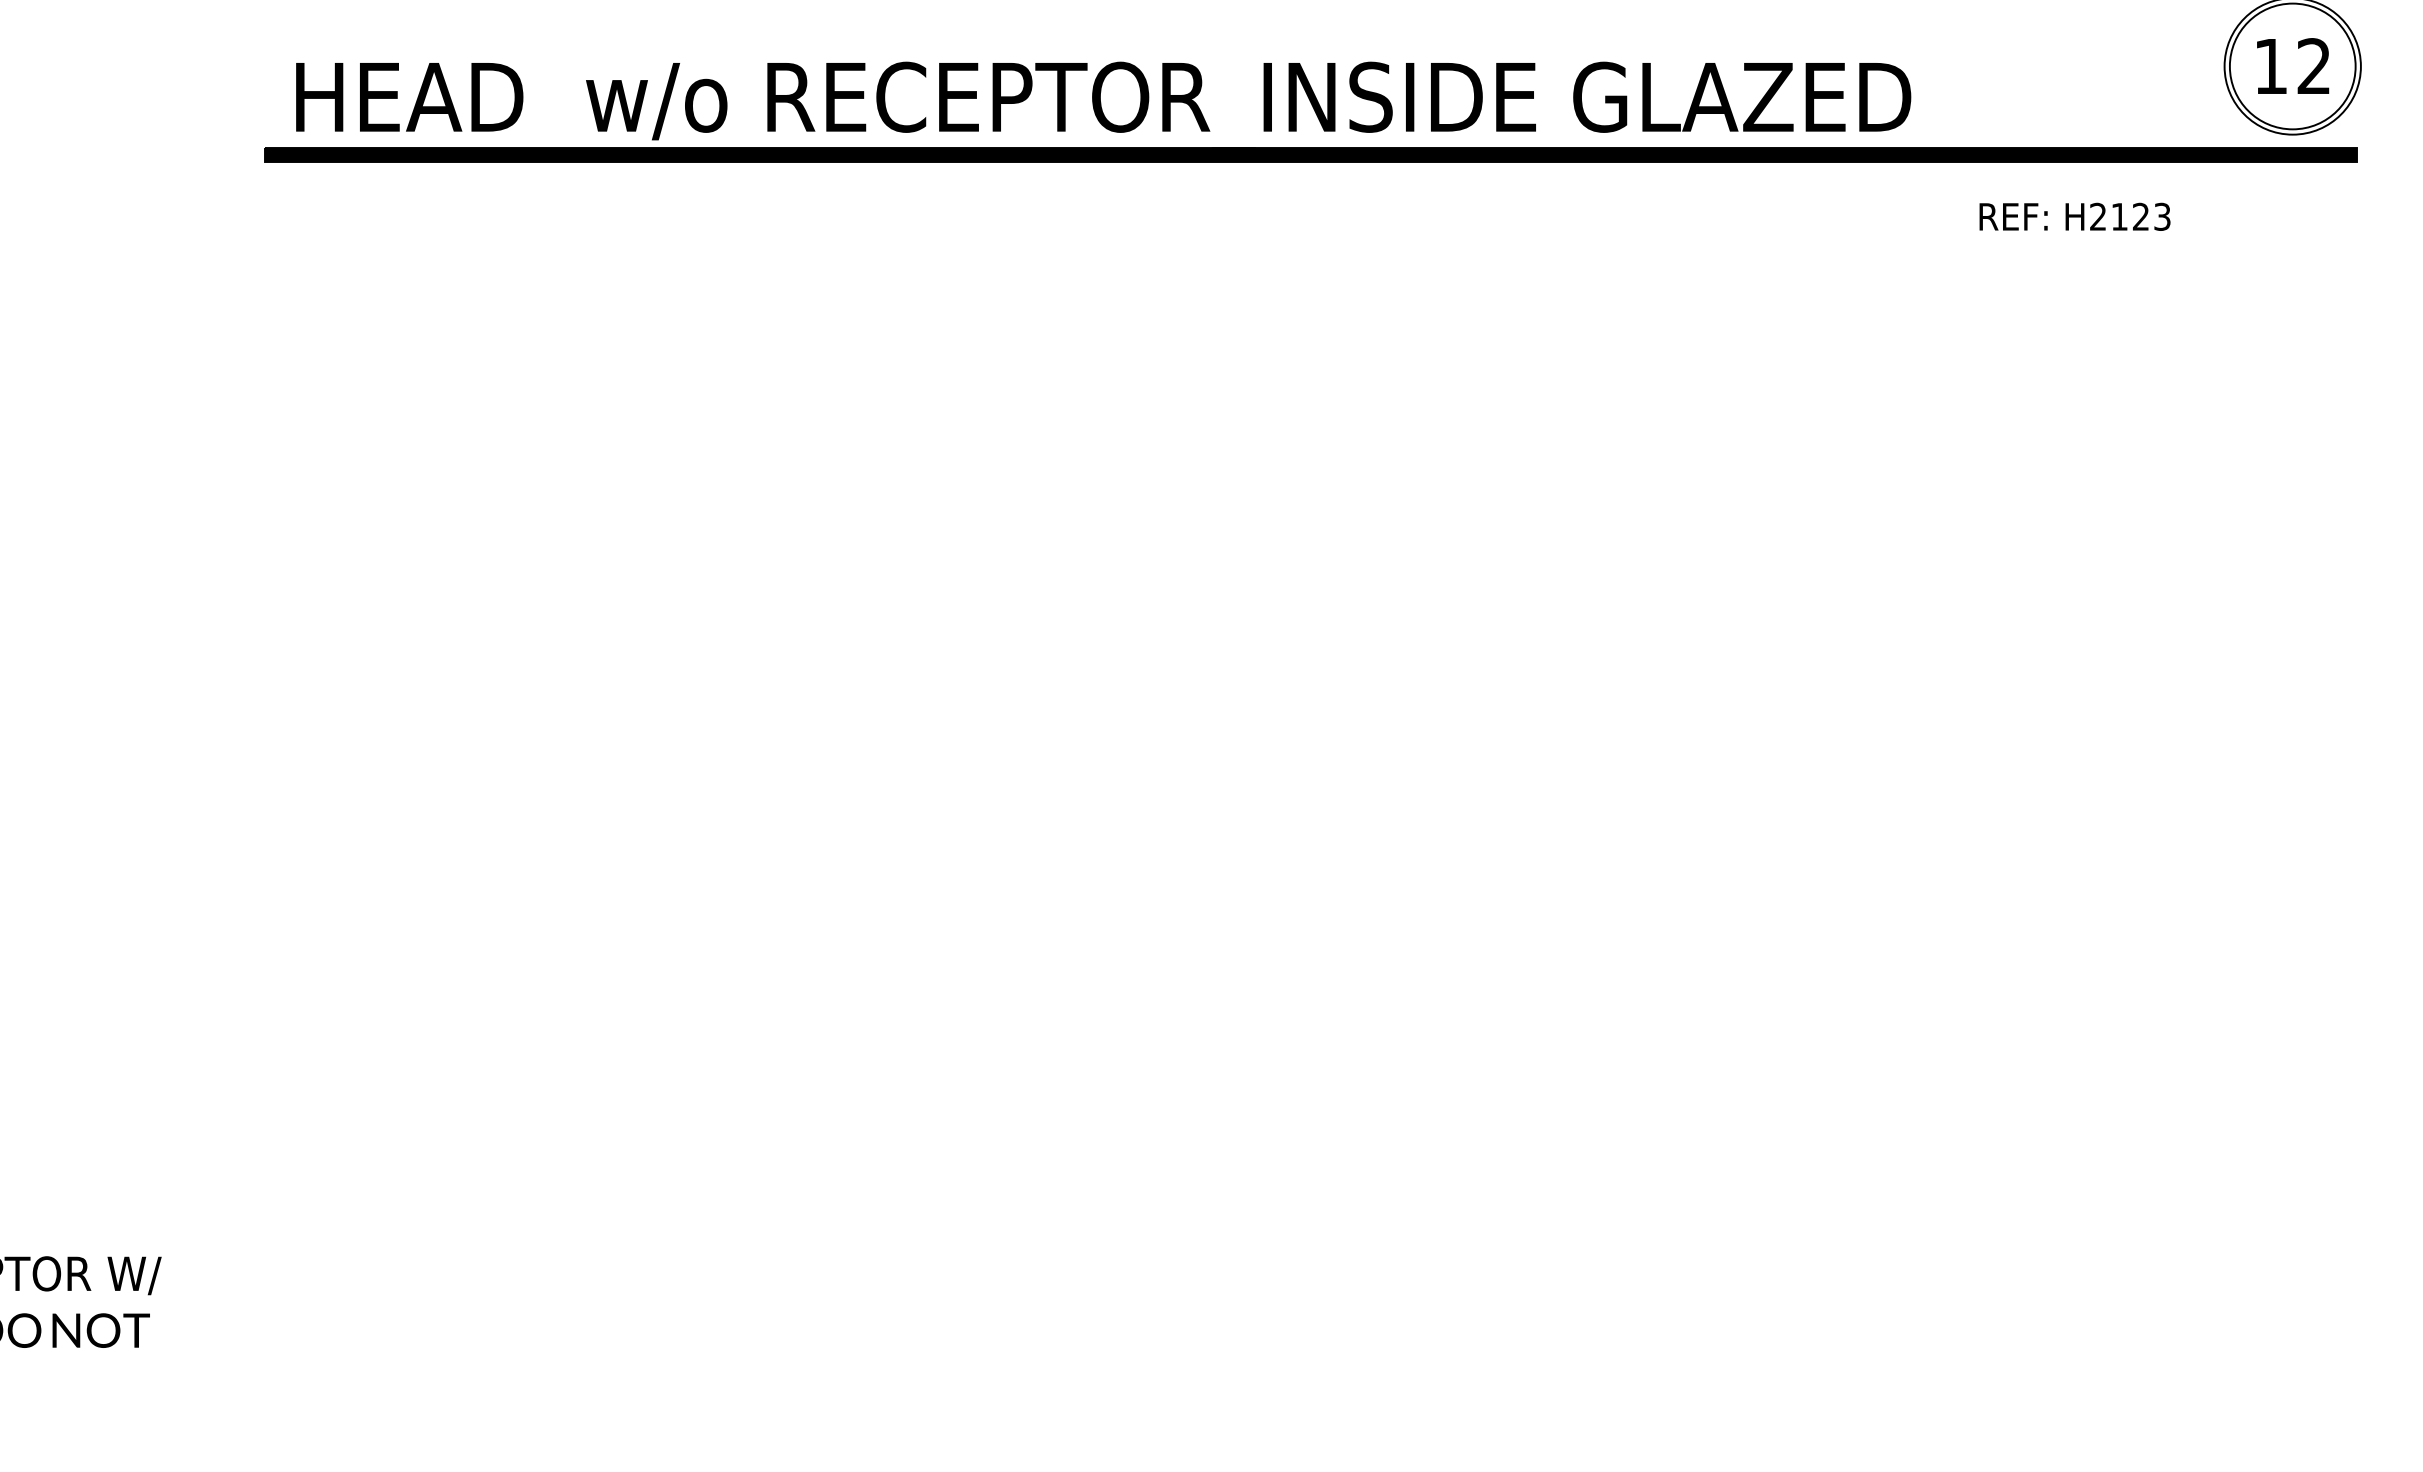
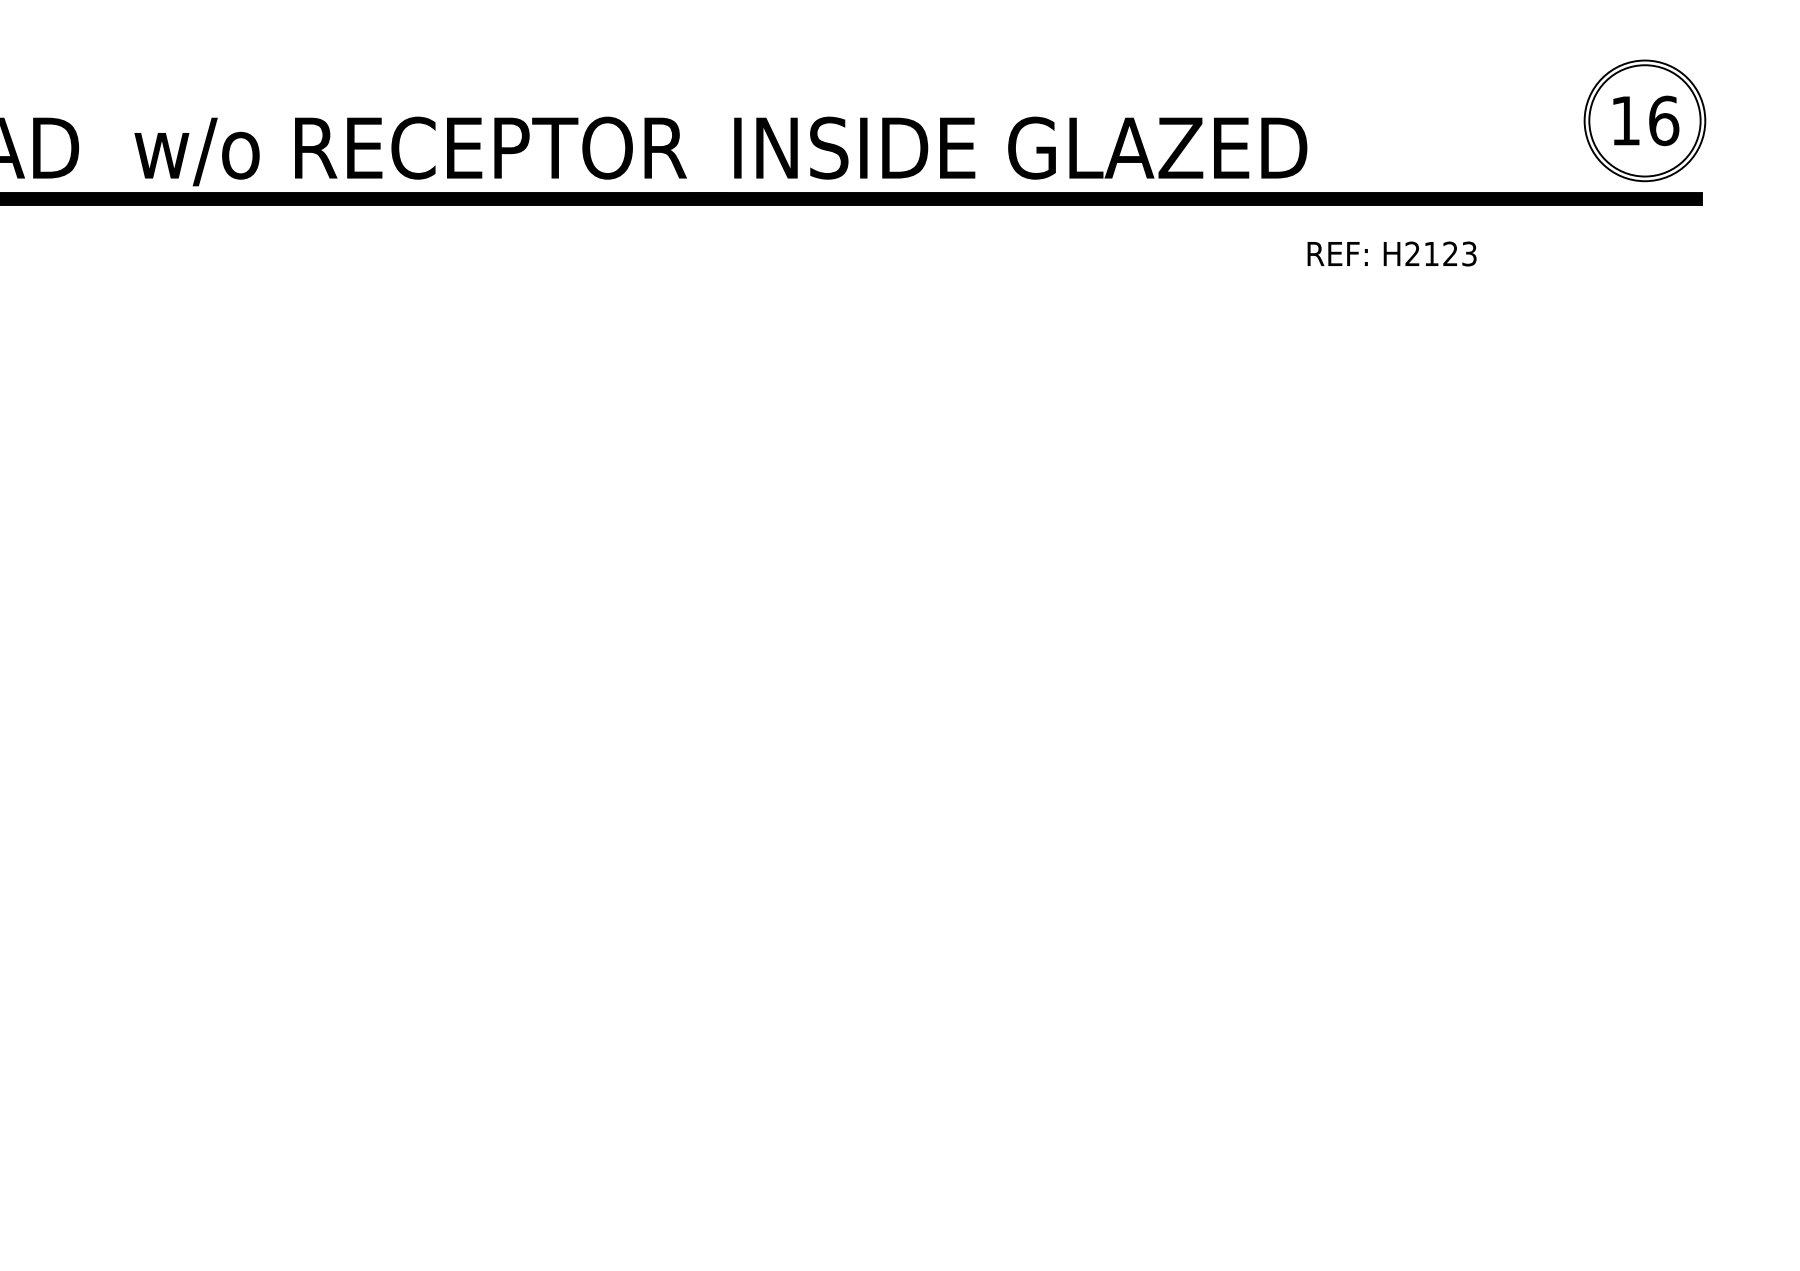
text: (2314, 66) -> (1664, 120), 12 -> 16
text: (2074, 216) -> (1391, 253), moved

